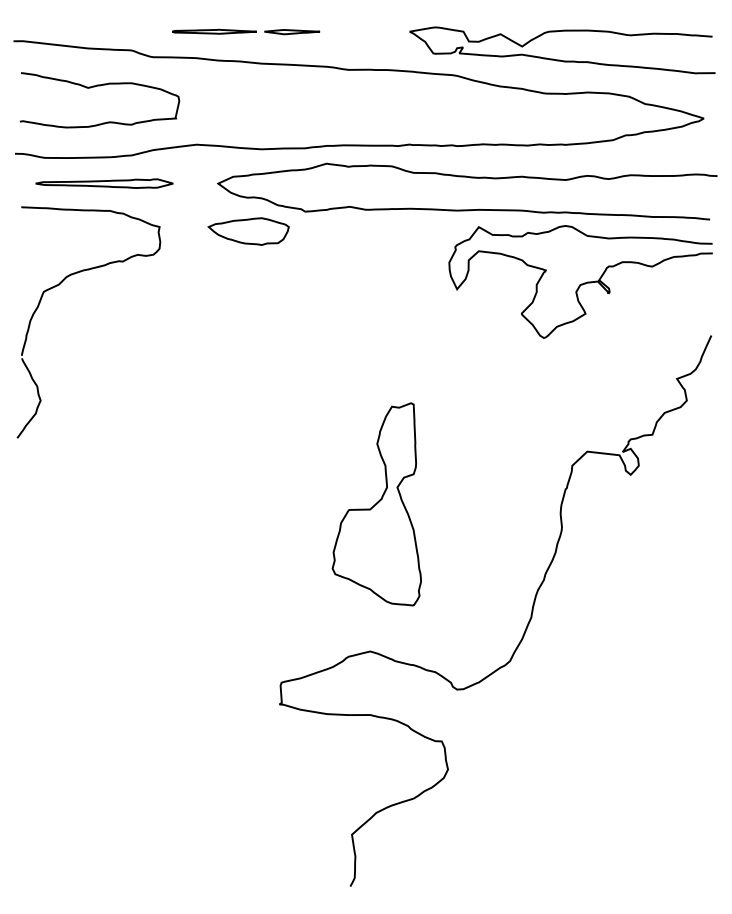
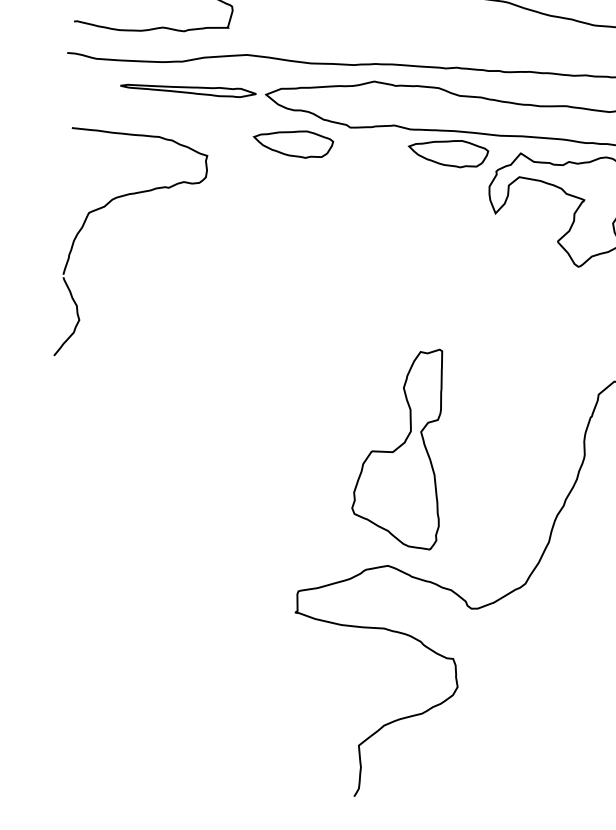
part: (104, 183) -> (188, 89), moved
part: (405, 231) -> (448, 153), added
part: (59, 285) -> (104, 207), moved
part: (376, 504) -> (399, 447), moved

